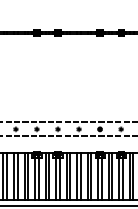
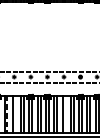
line: (17, 176) -> (15, 114), removed
line: (80, 176) -> (65, 114), removed
line: (7, 177) -> (7, 114), solid -> dashed

